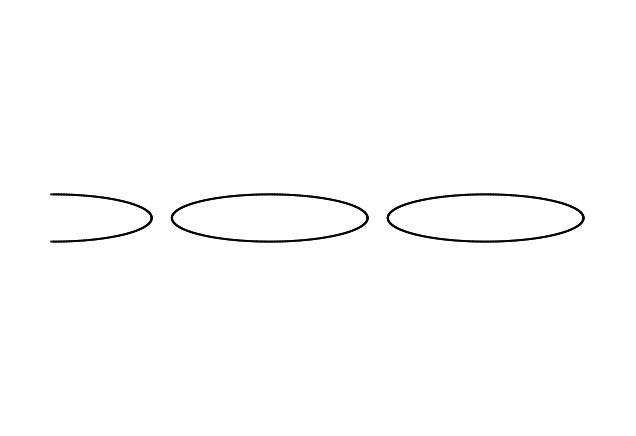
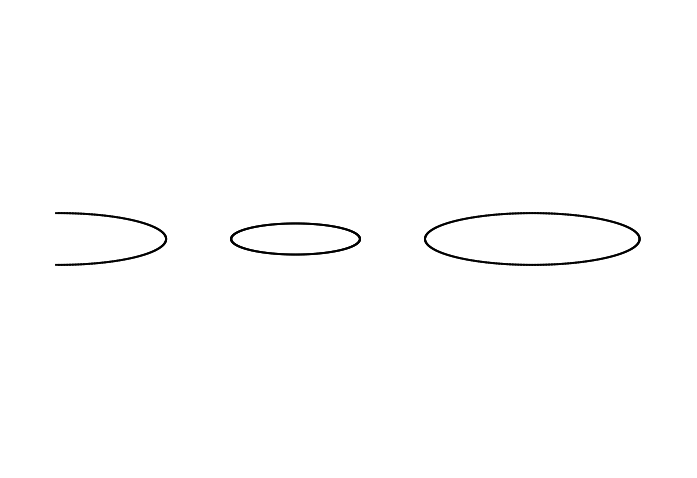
part: (269, 217) -> (295, 238), size x0.6

